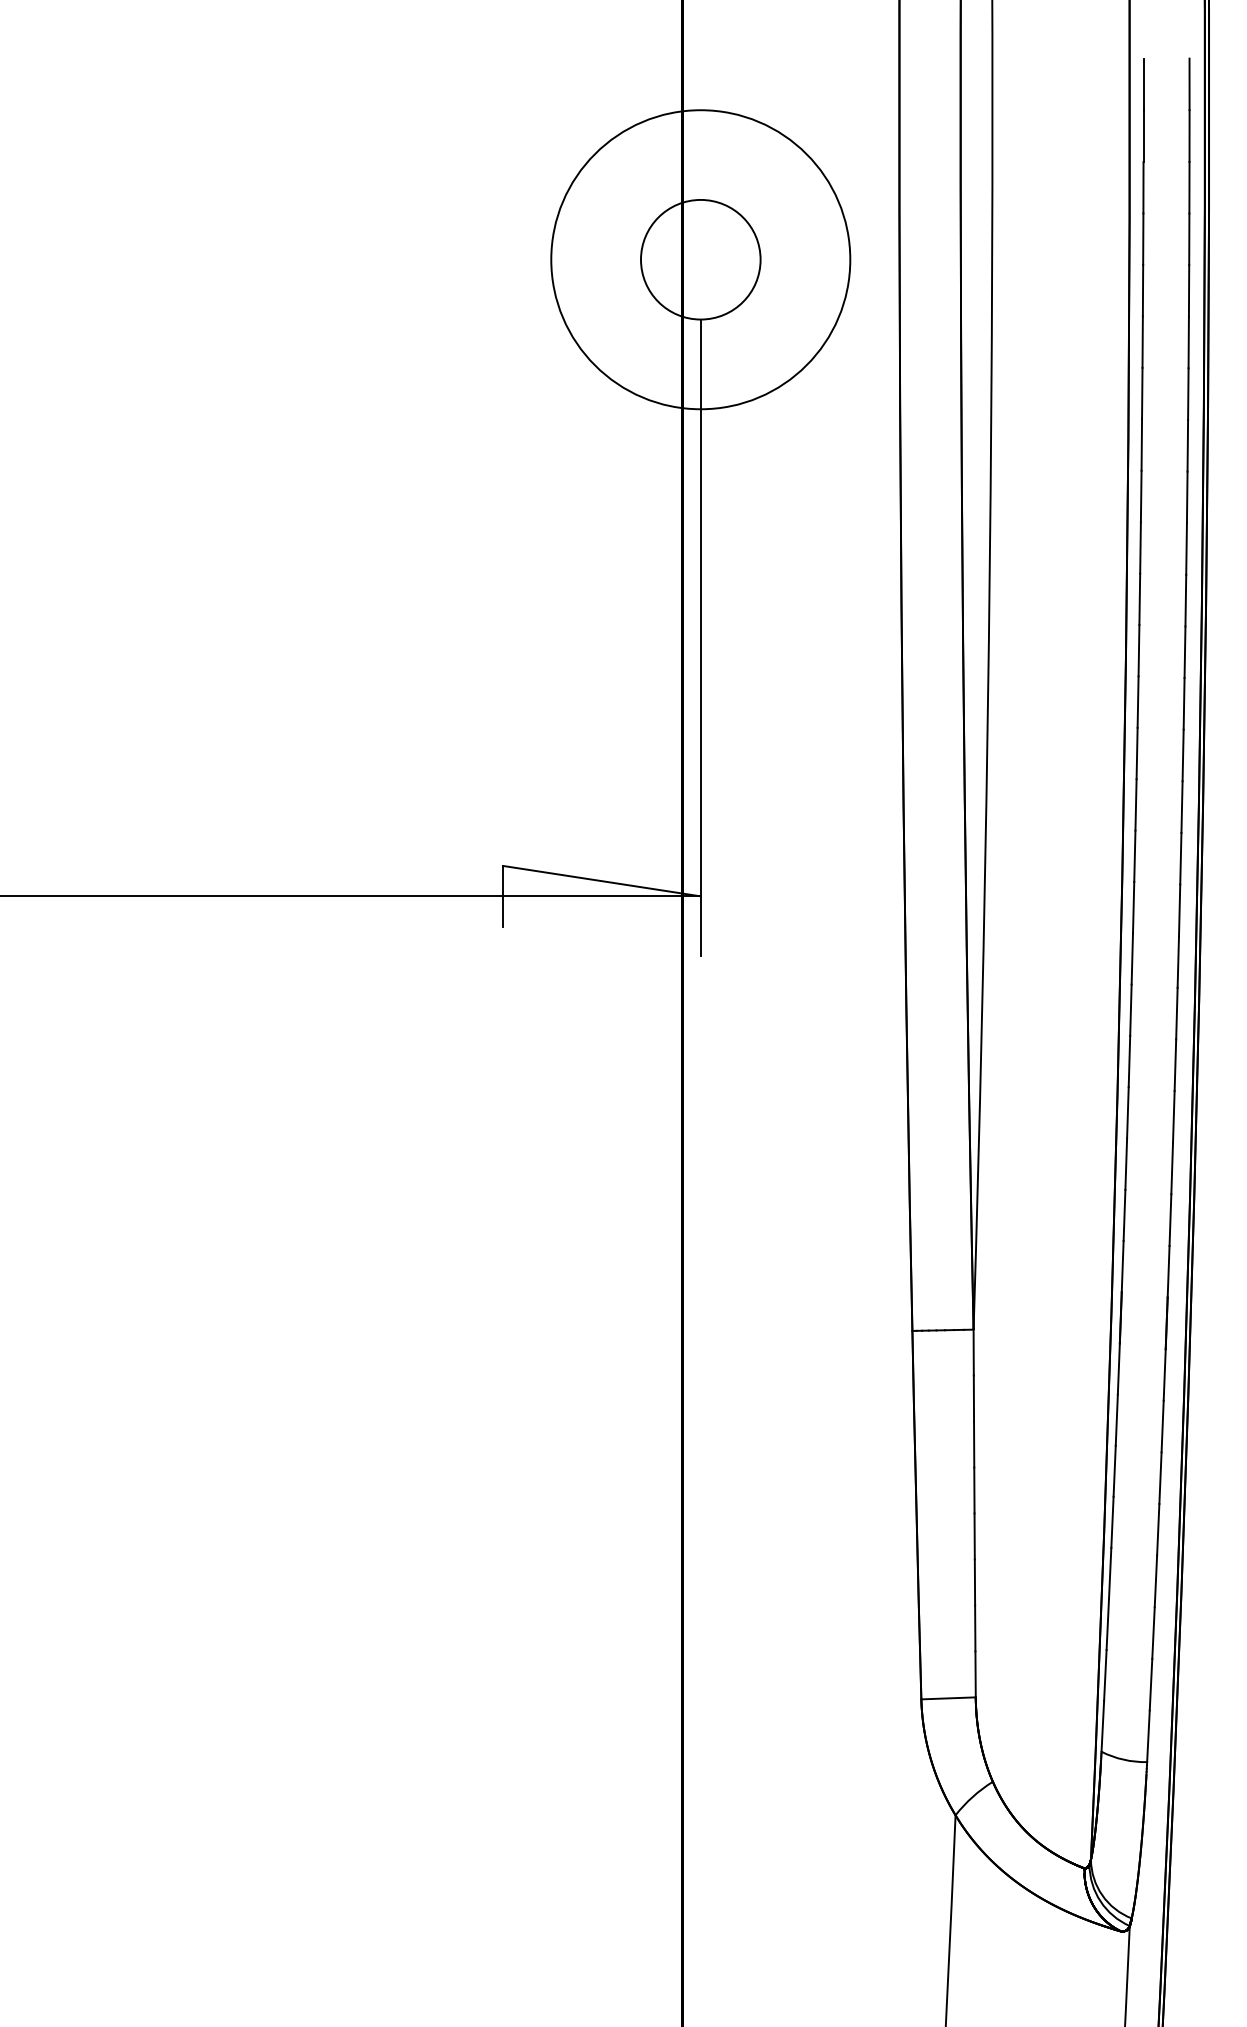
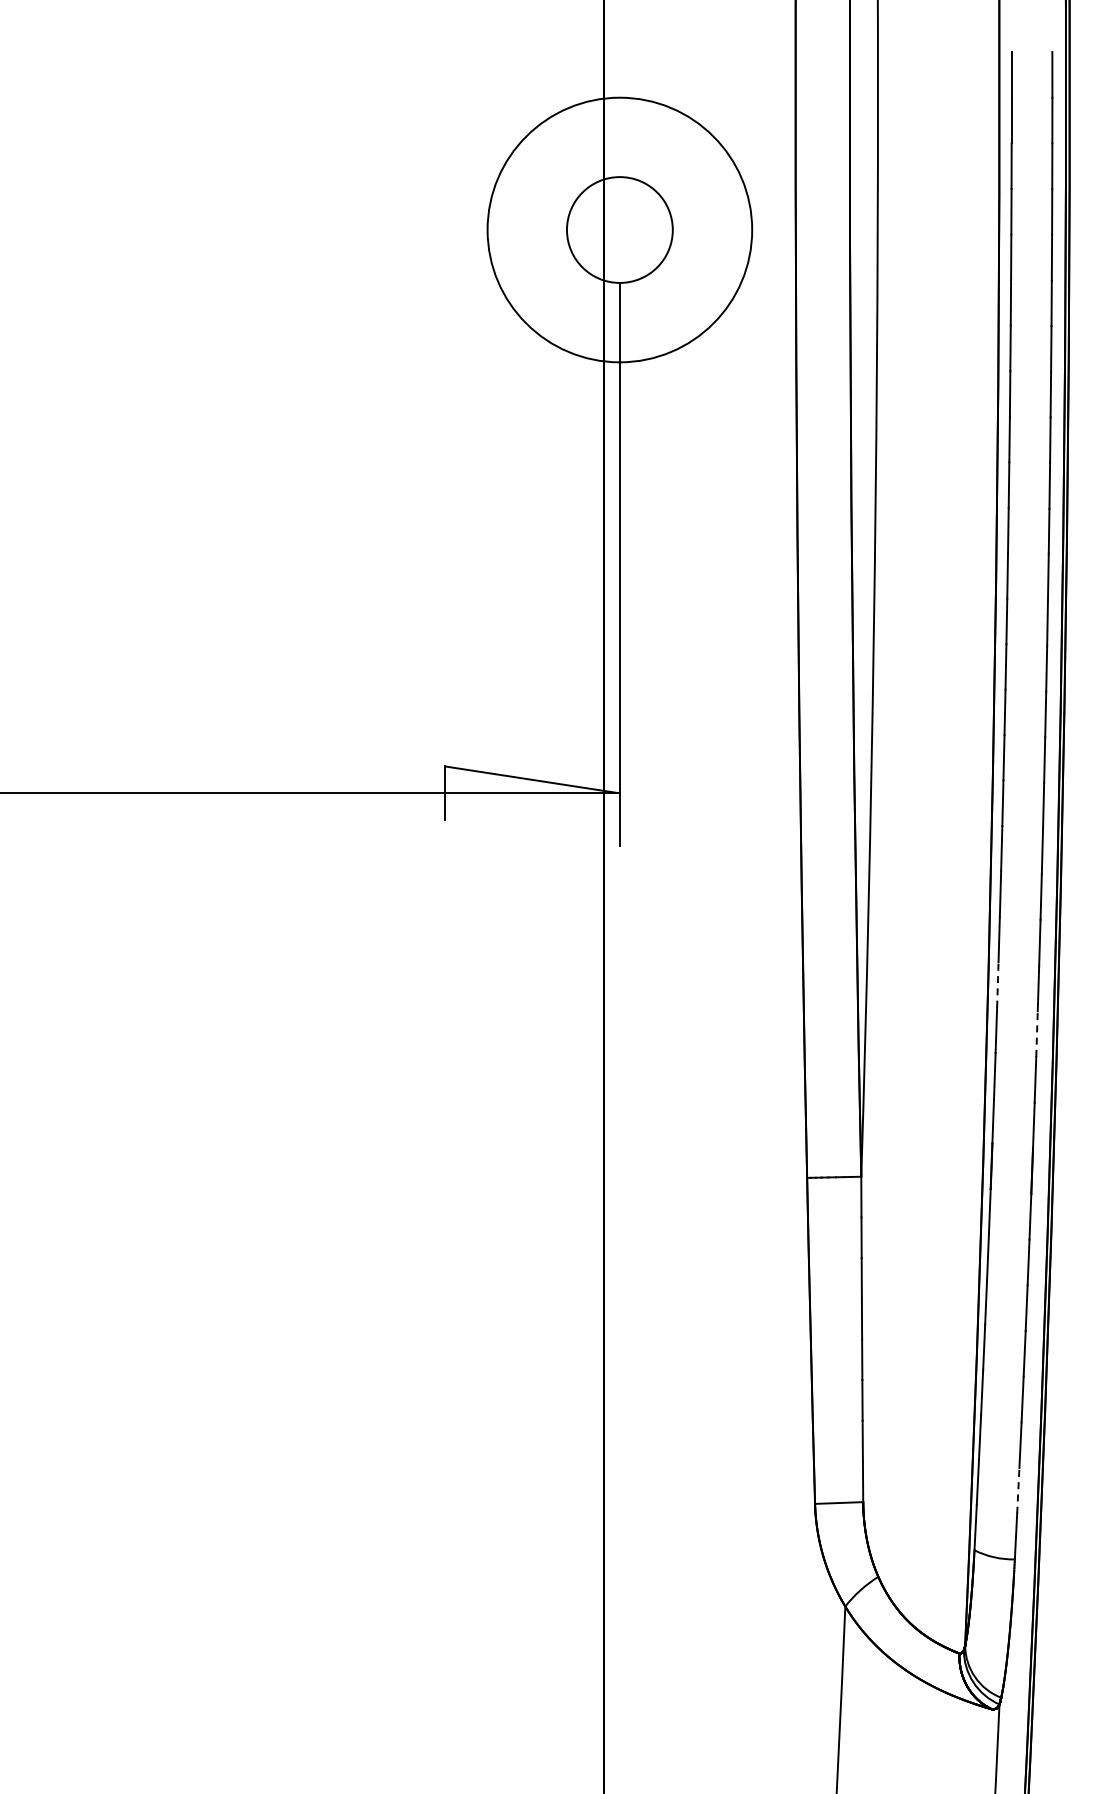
line: (1127, 1112) -> (997, 984), solid -> dashed
line: (1172, 1168) -> (1037, 1034), solid -> dashed
line: (1151, 1684) -> (1018, 1490), solid -> dashed

